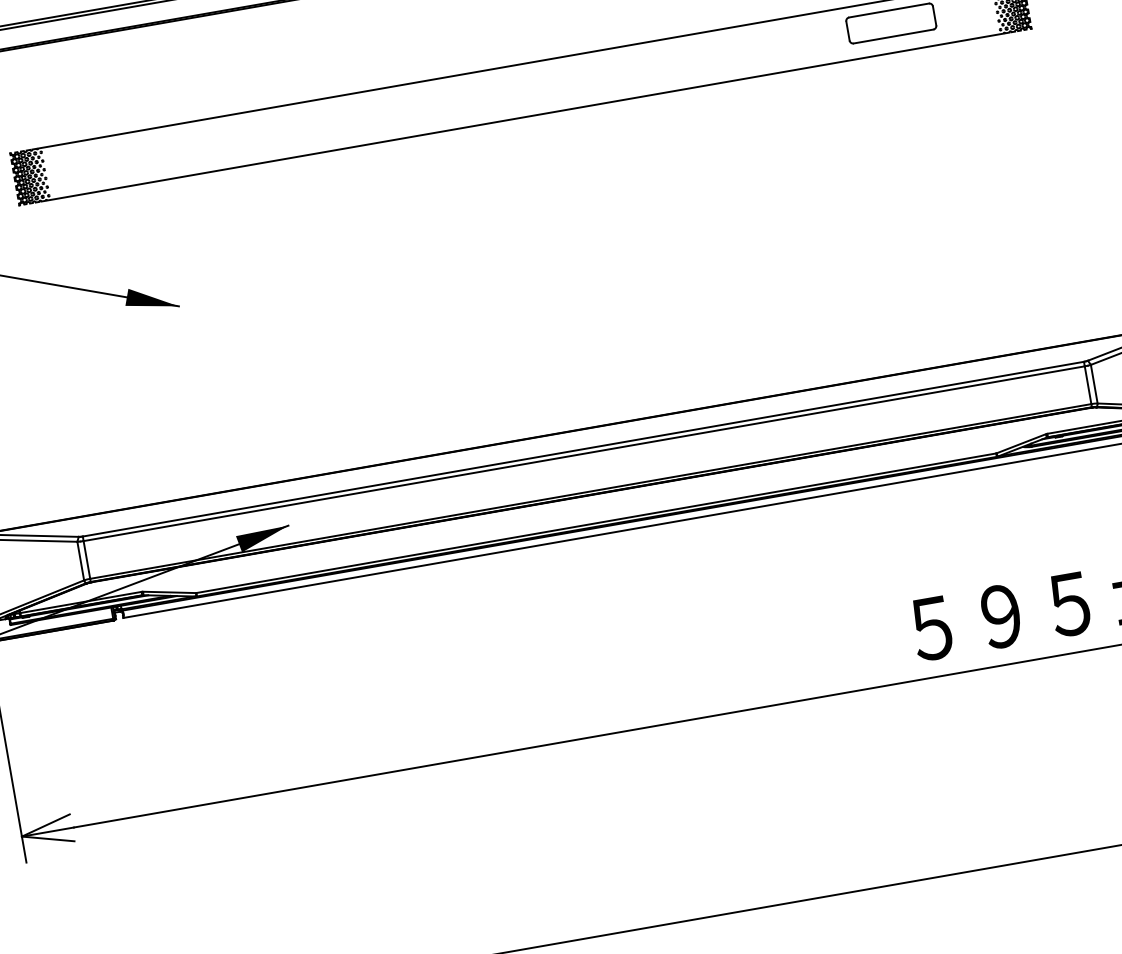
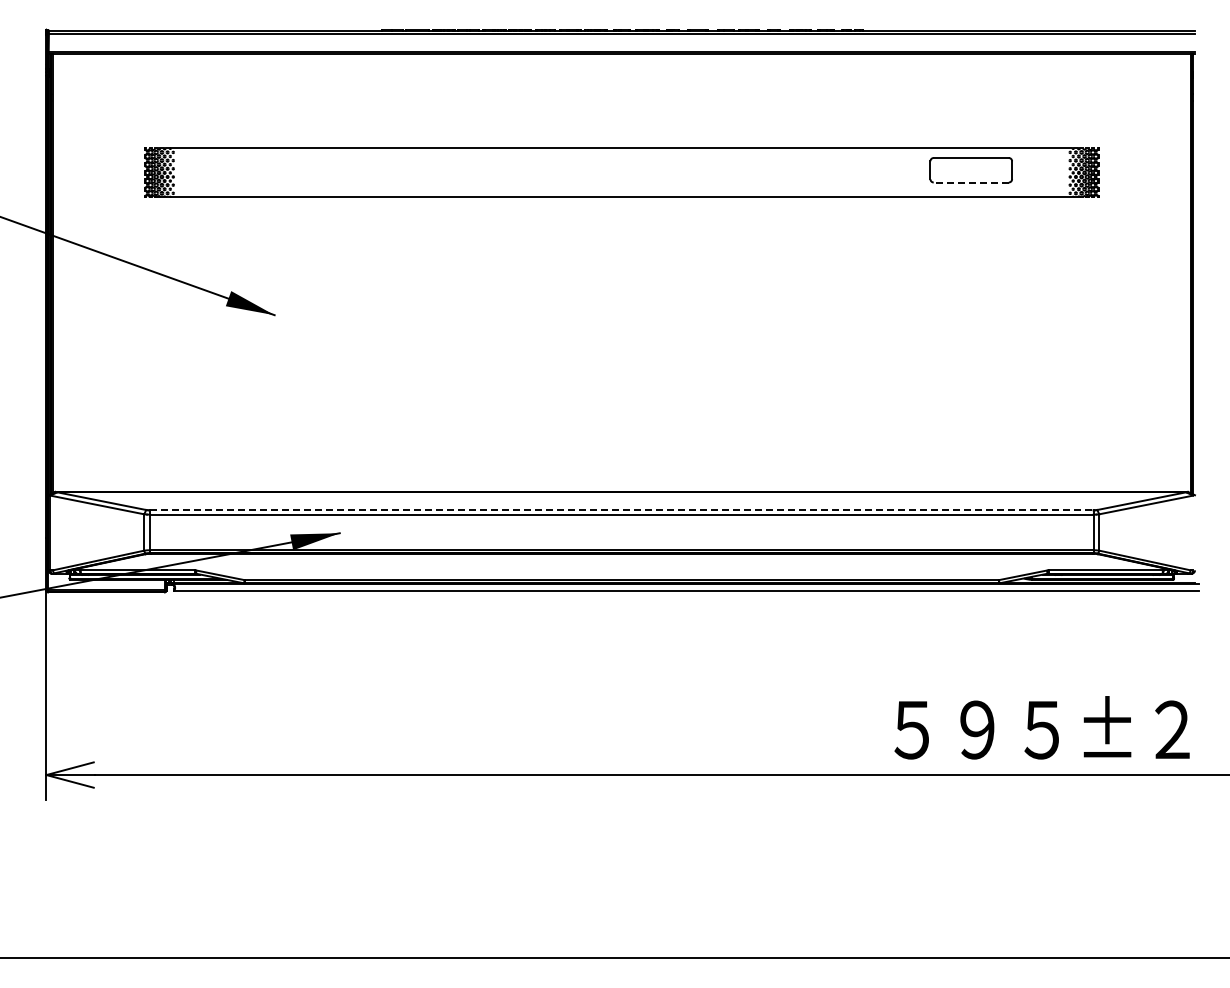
line: (893, 36) -> (971, 182), solid -> dashed
line: (583, 449) -> (621, 510), solid -> dashed

